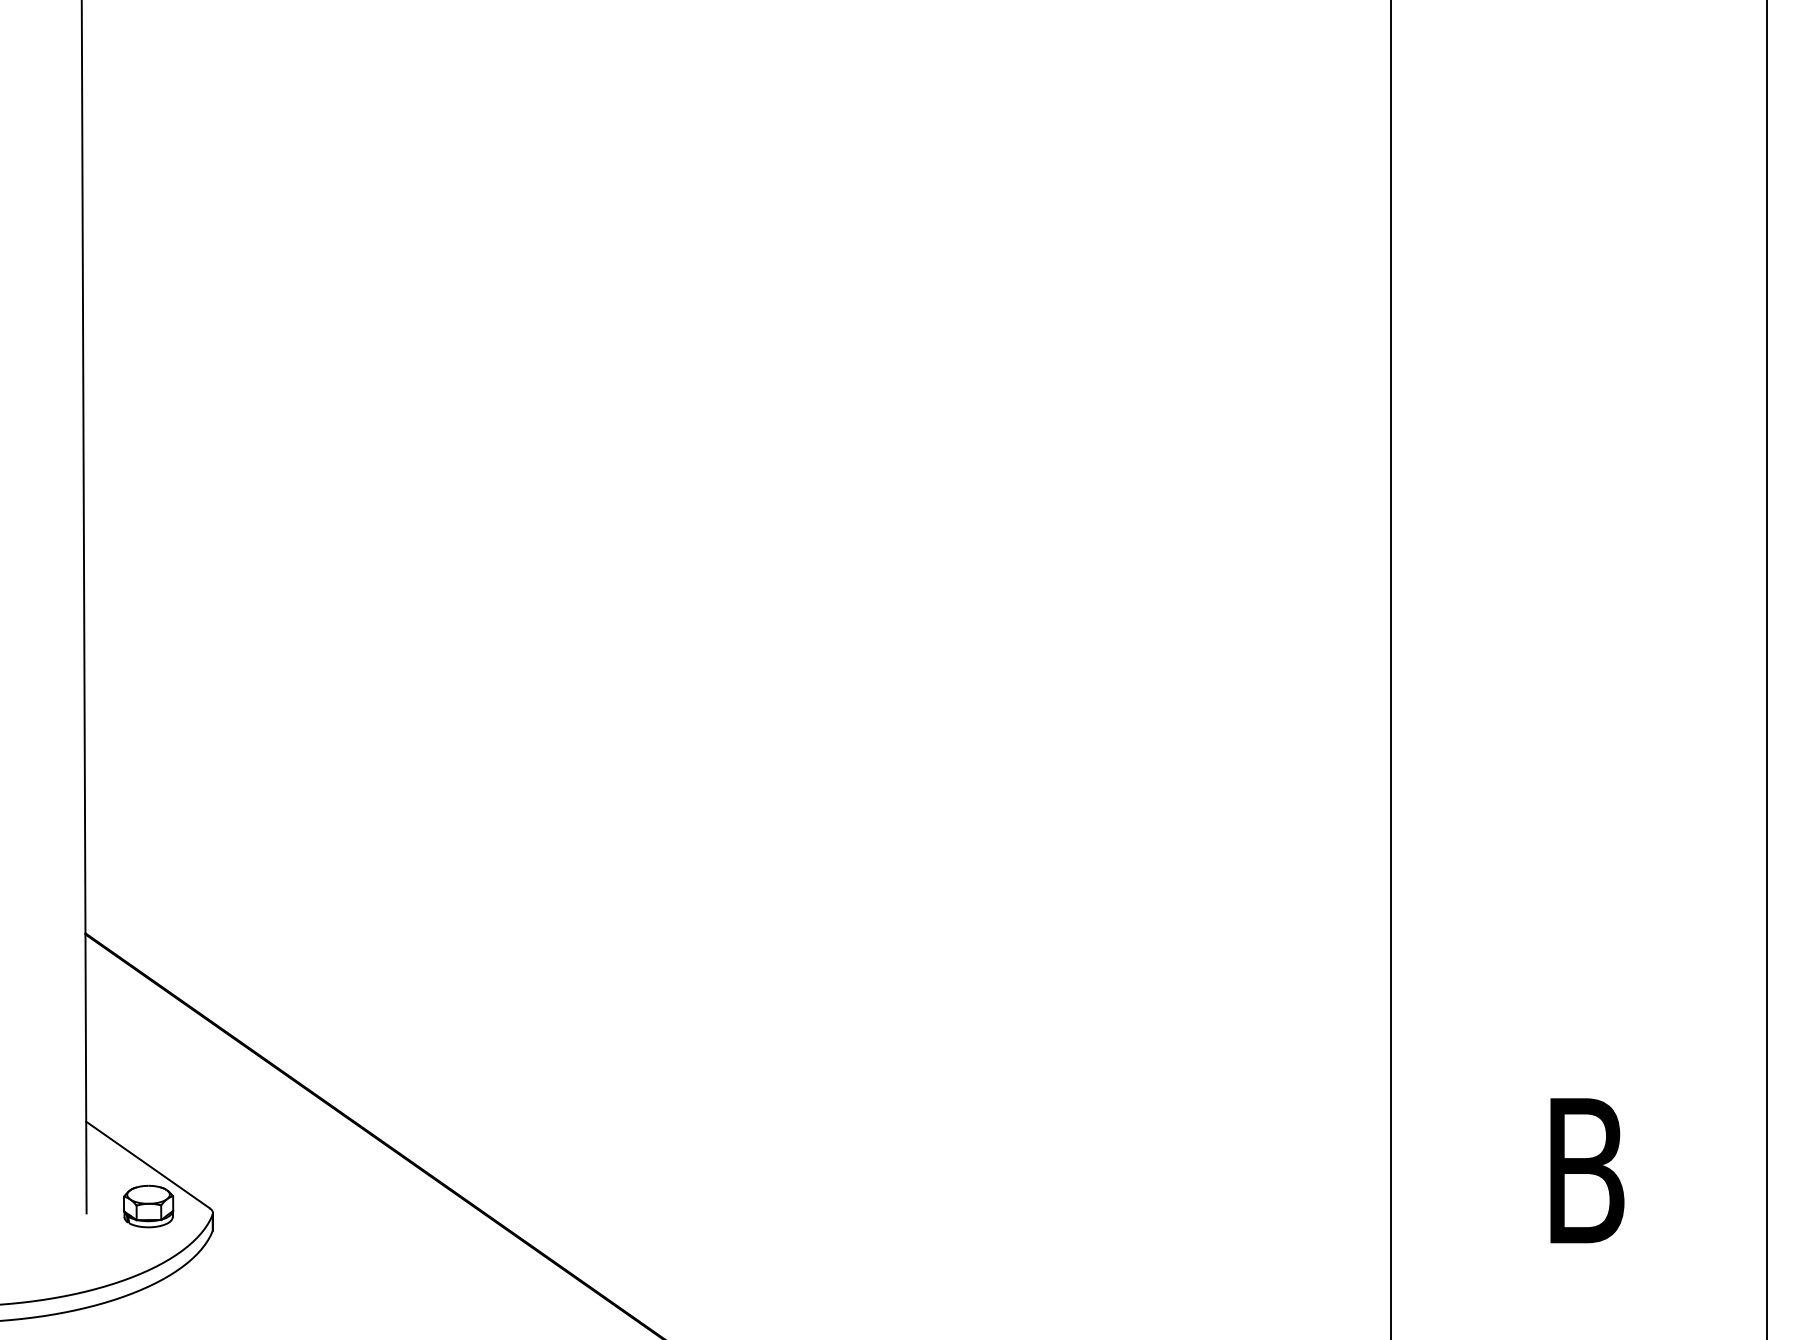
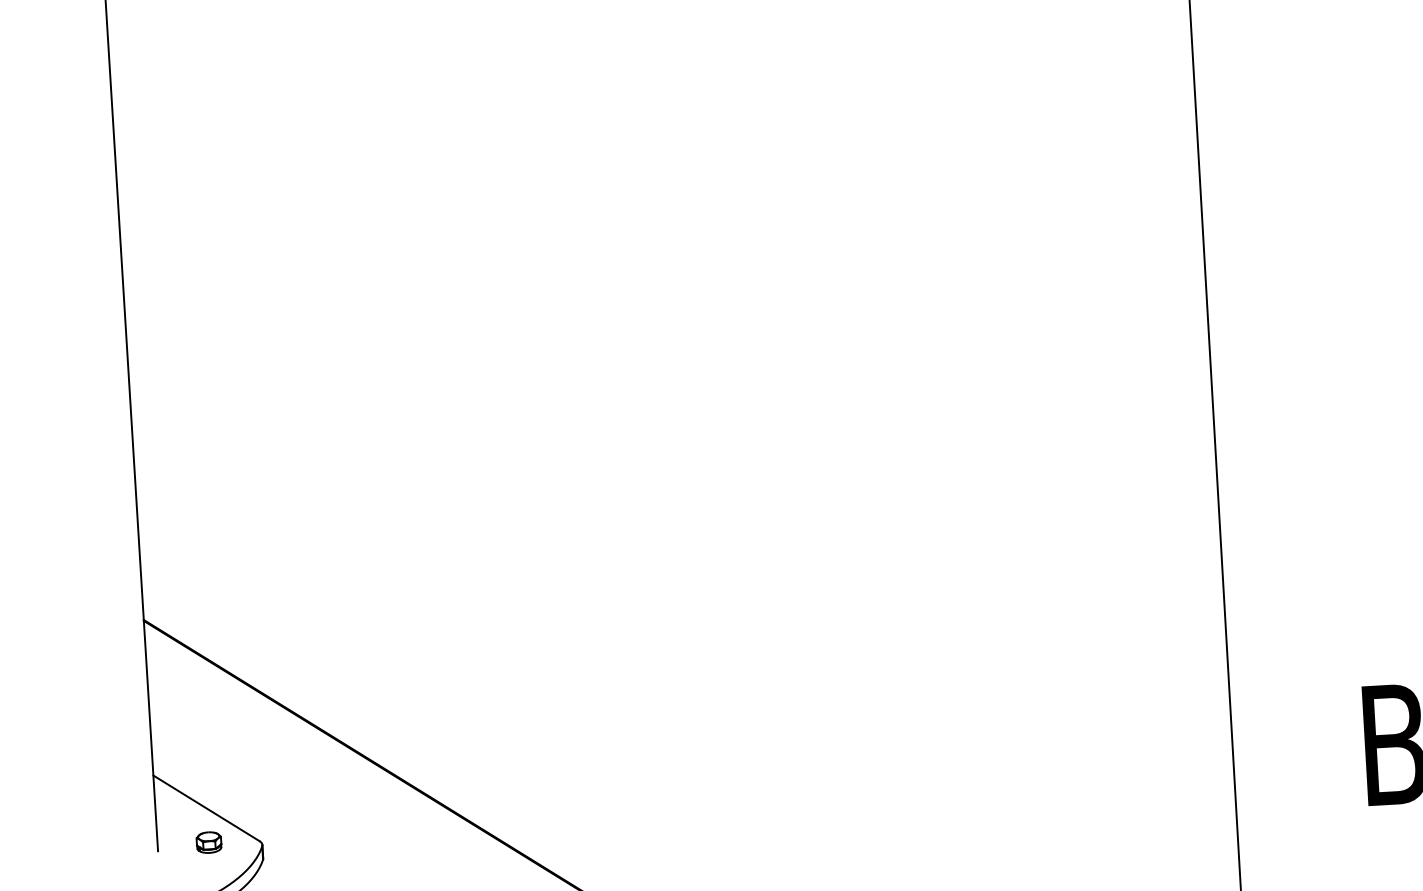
part: (148, 1206) -> (208, 842), size x0.6

